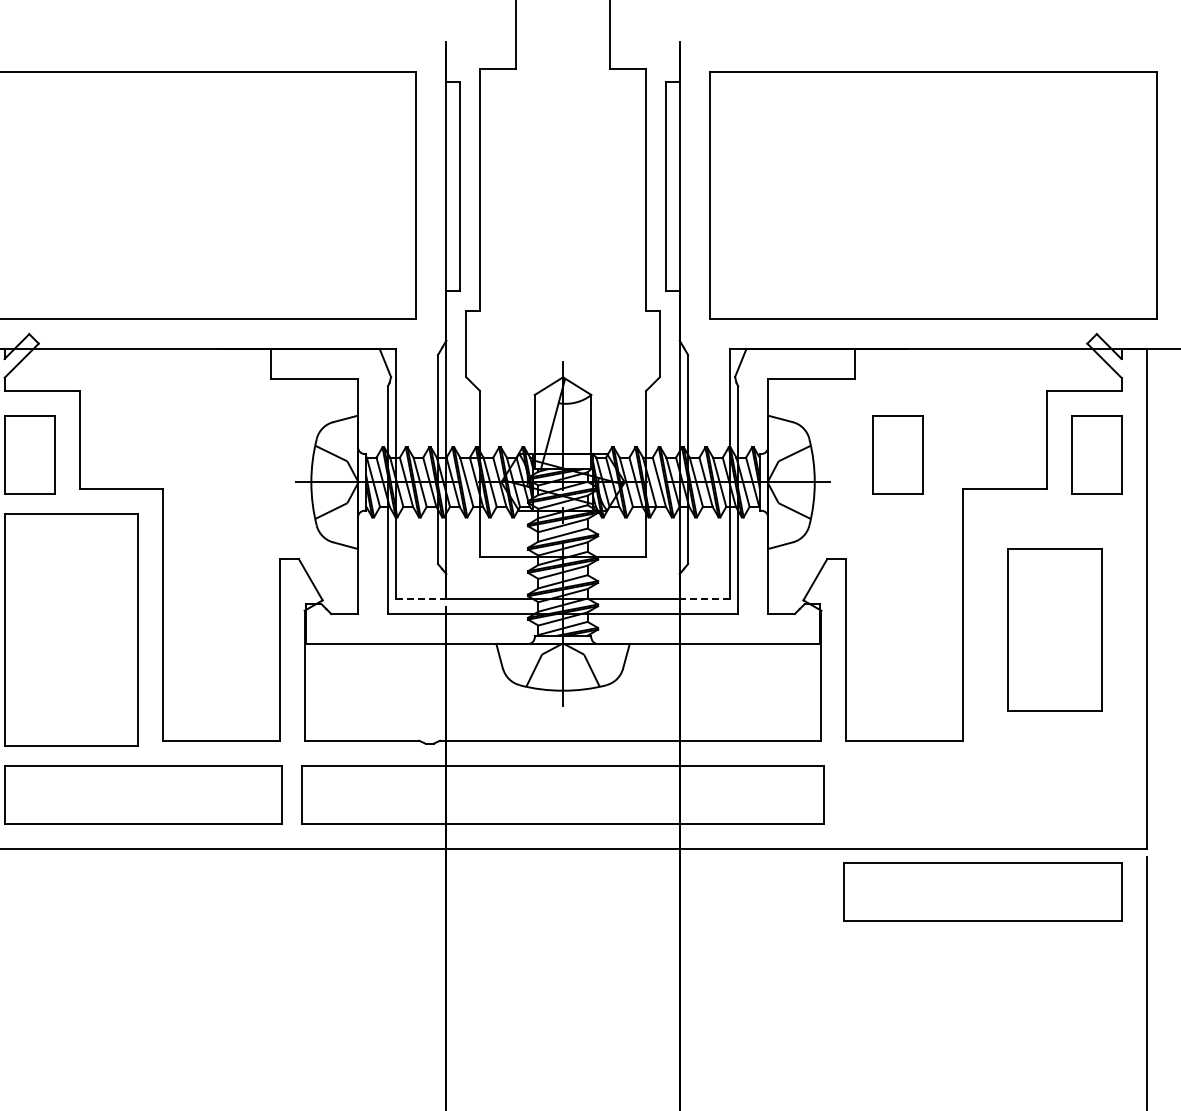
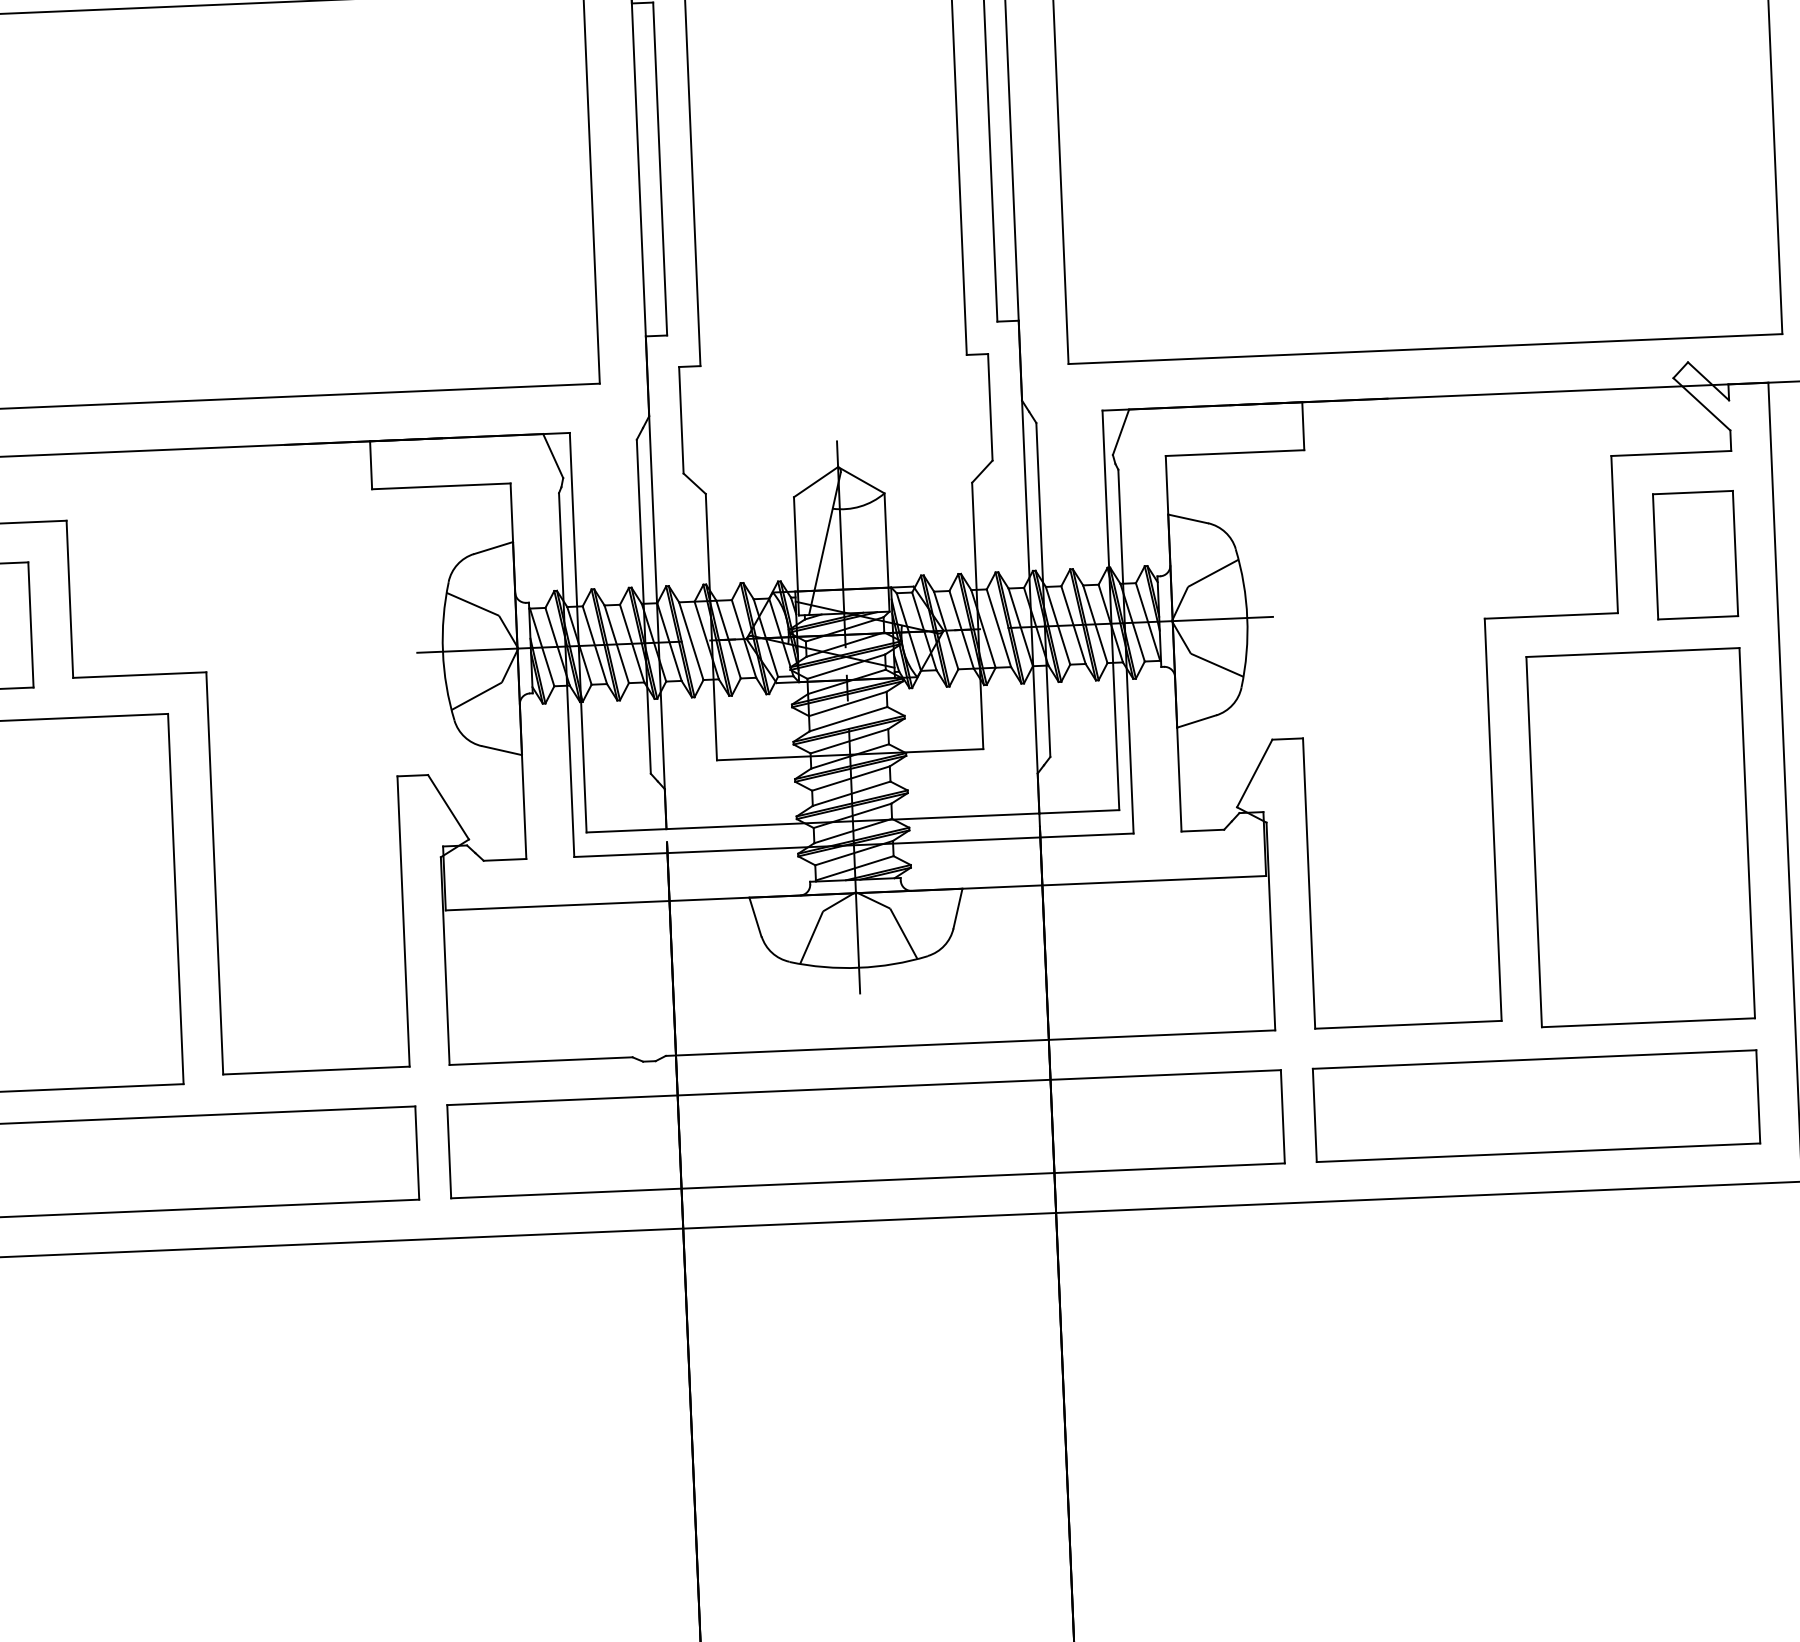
part: (897, 454) -> (1377, 567), removed
line: (421, 599) -> (626, 831), dashed -> solid
line: (704, 599) -> (1078, 812), dashed -> solid
part: (1054, 629) -> (1640, 837), size x1.43
part: (982, 891) -> (1536, 1105), moved

